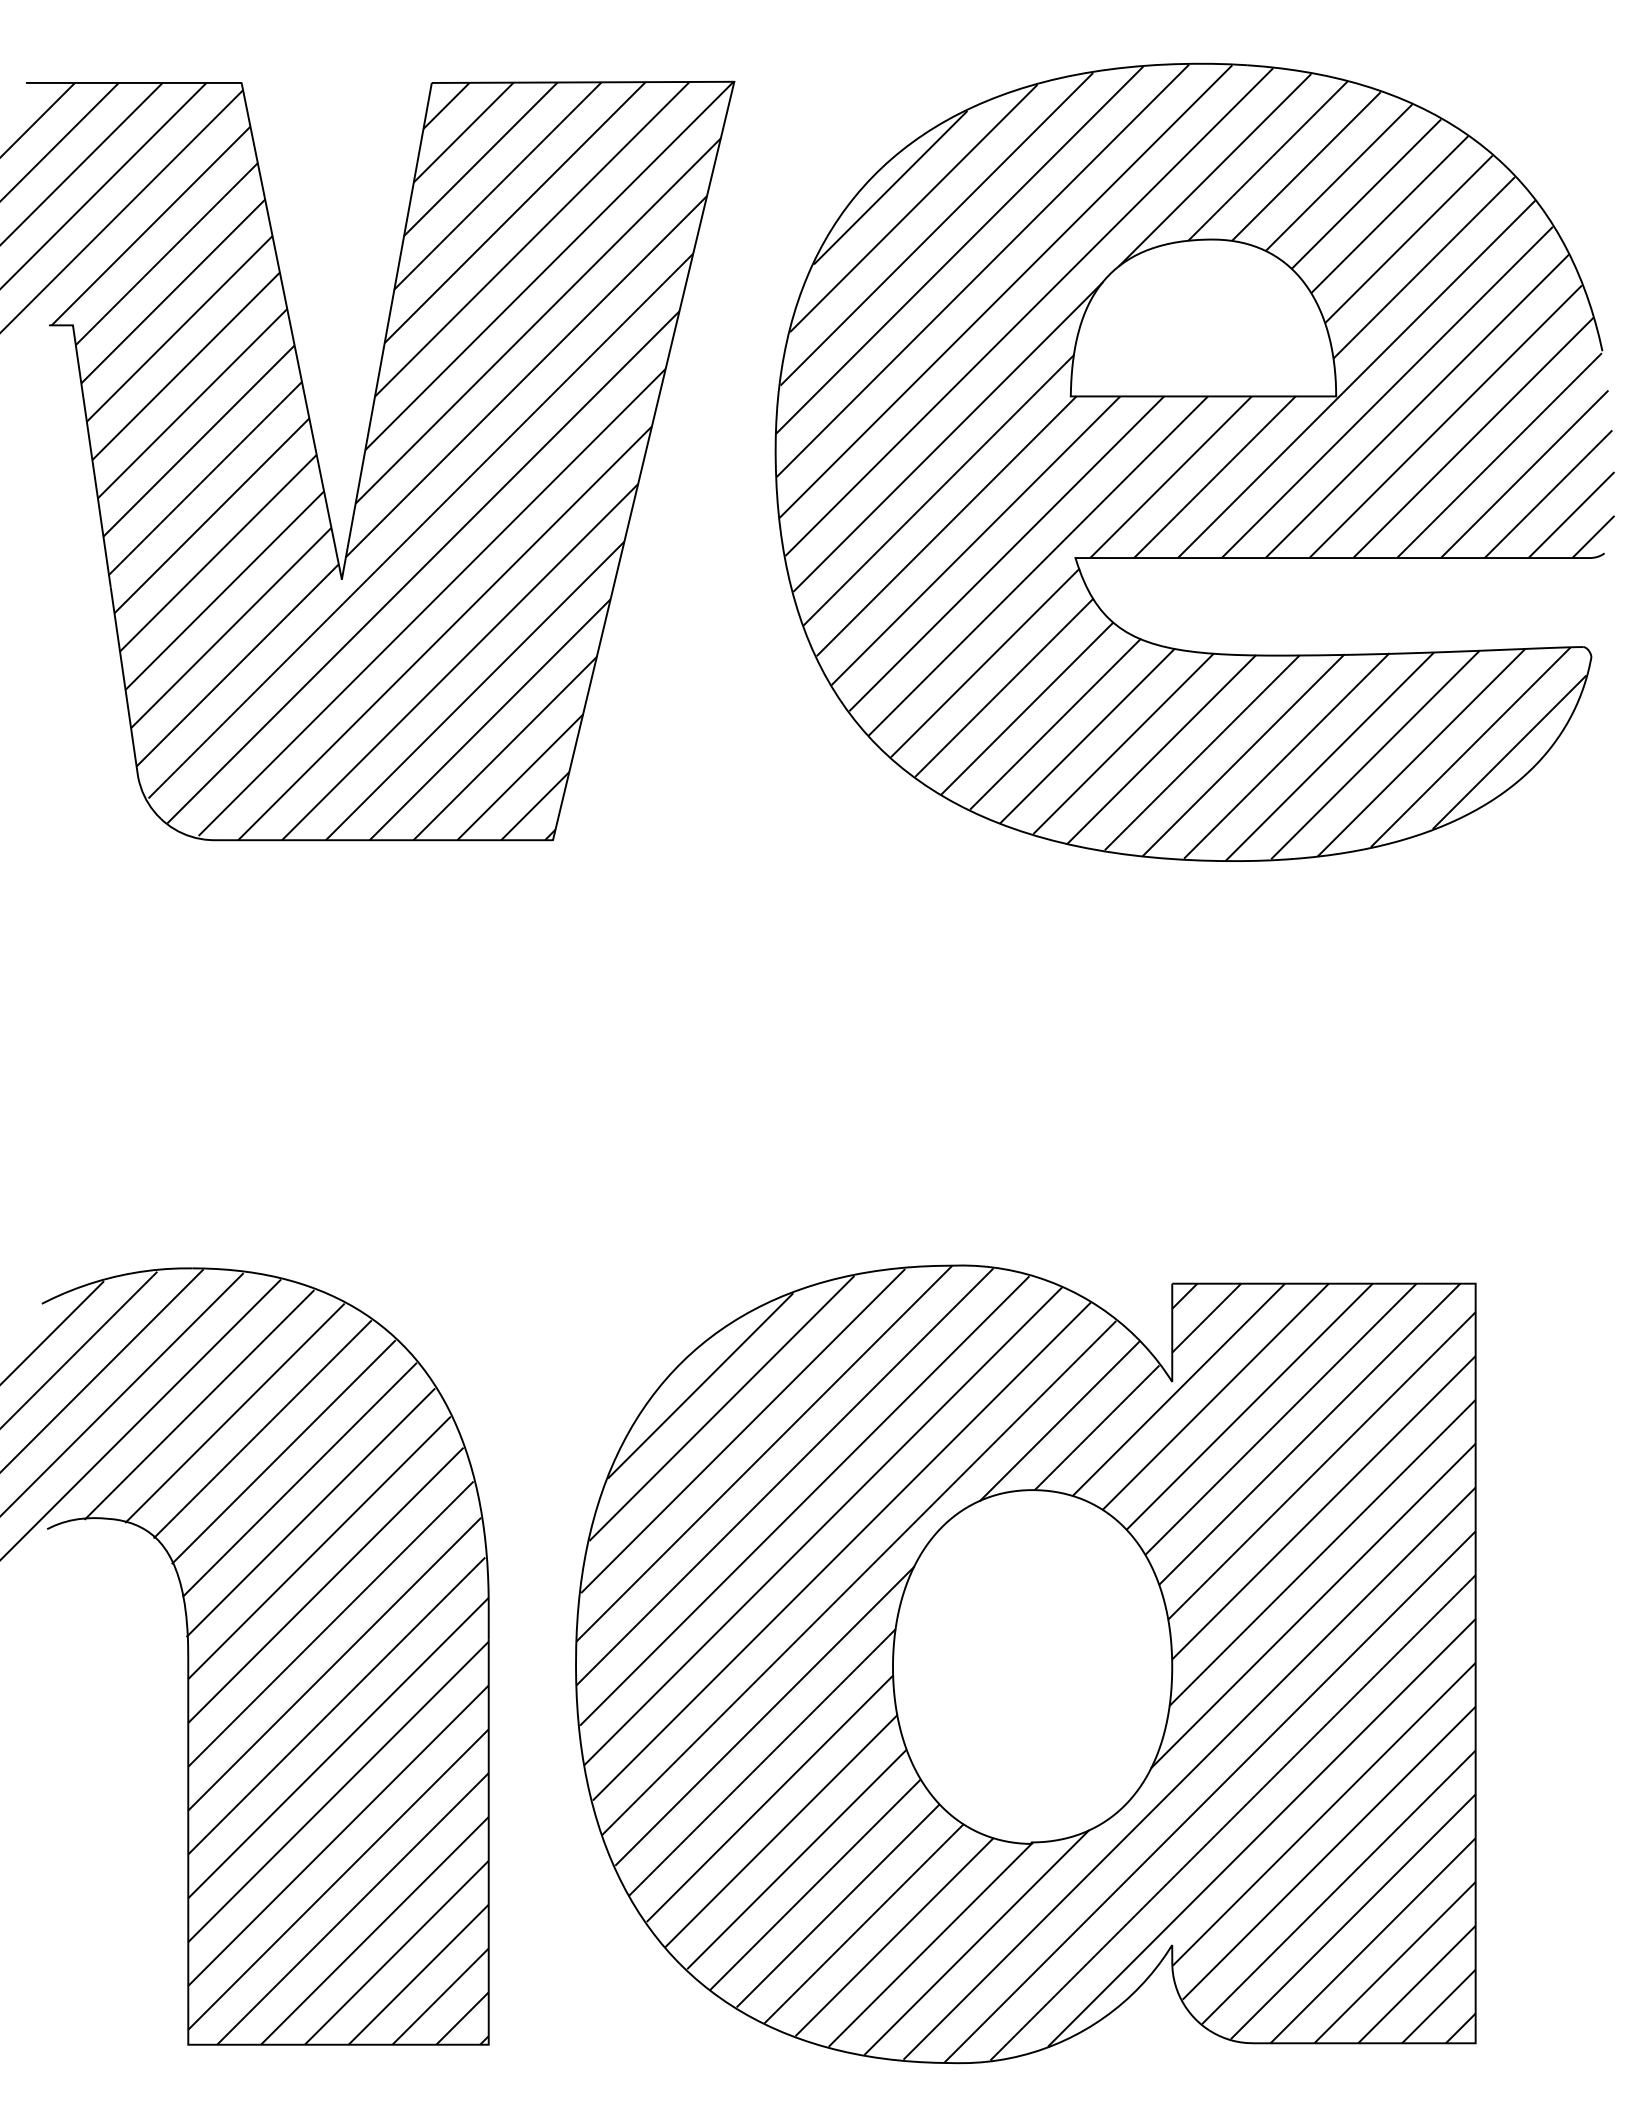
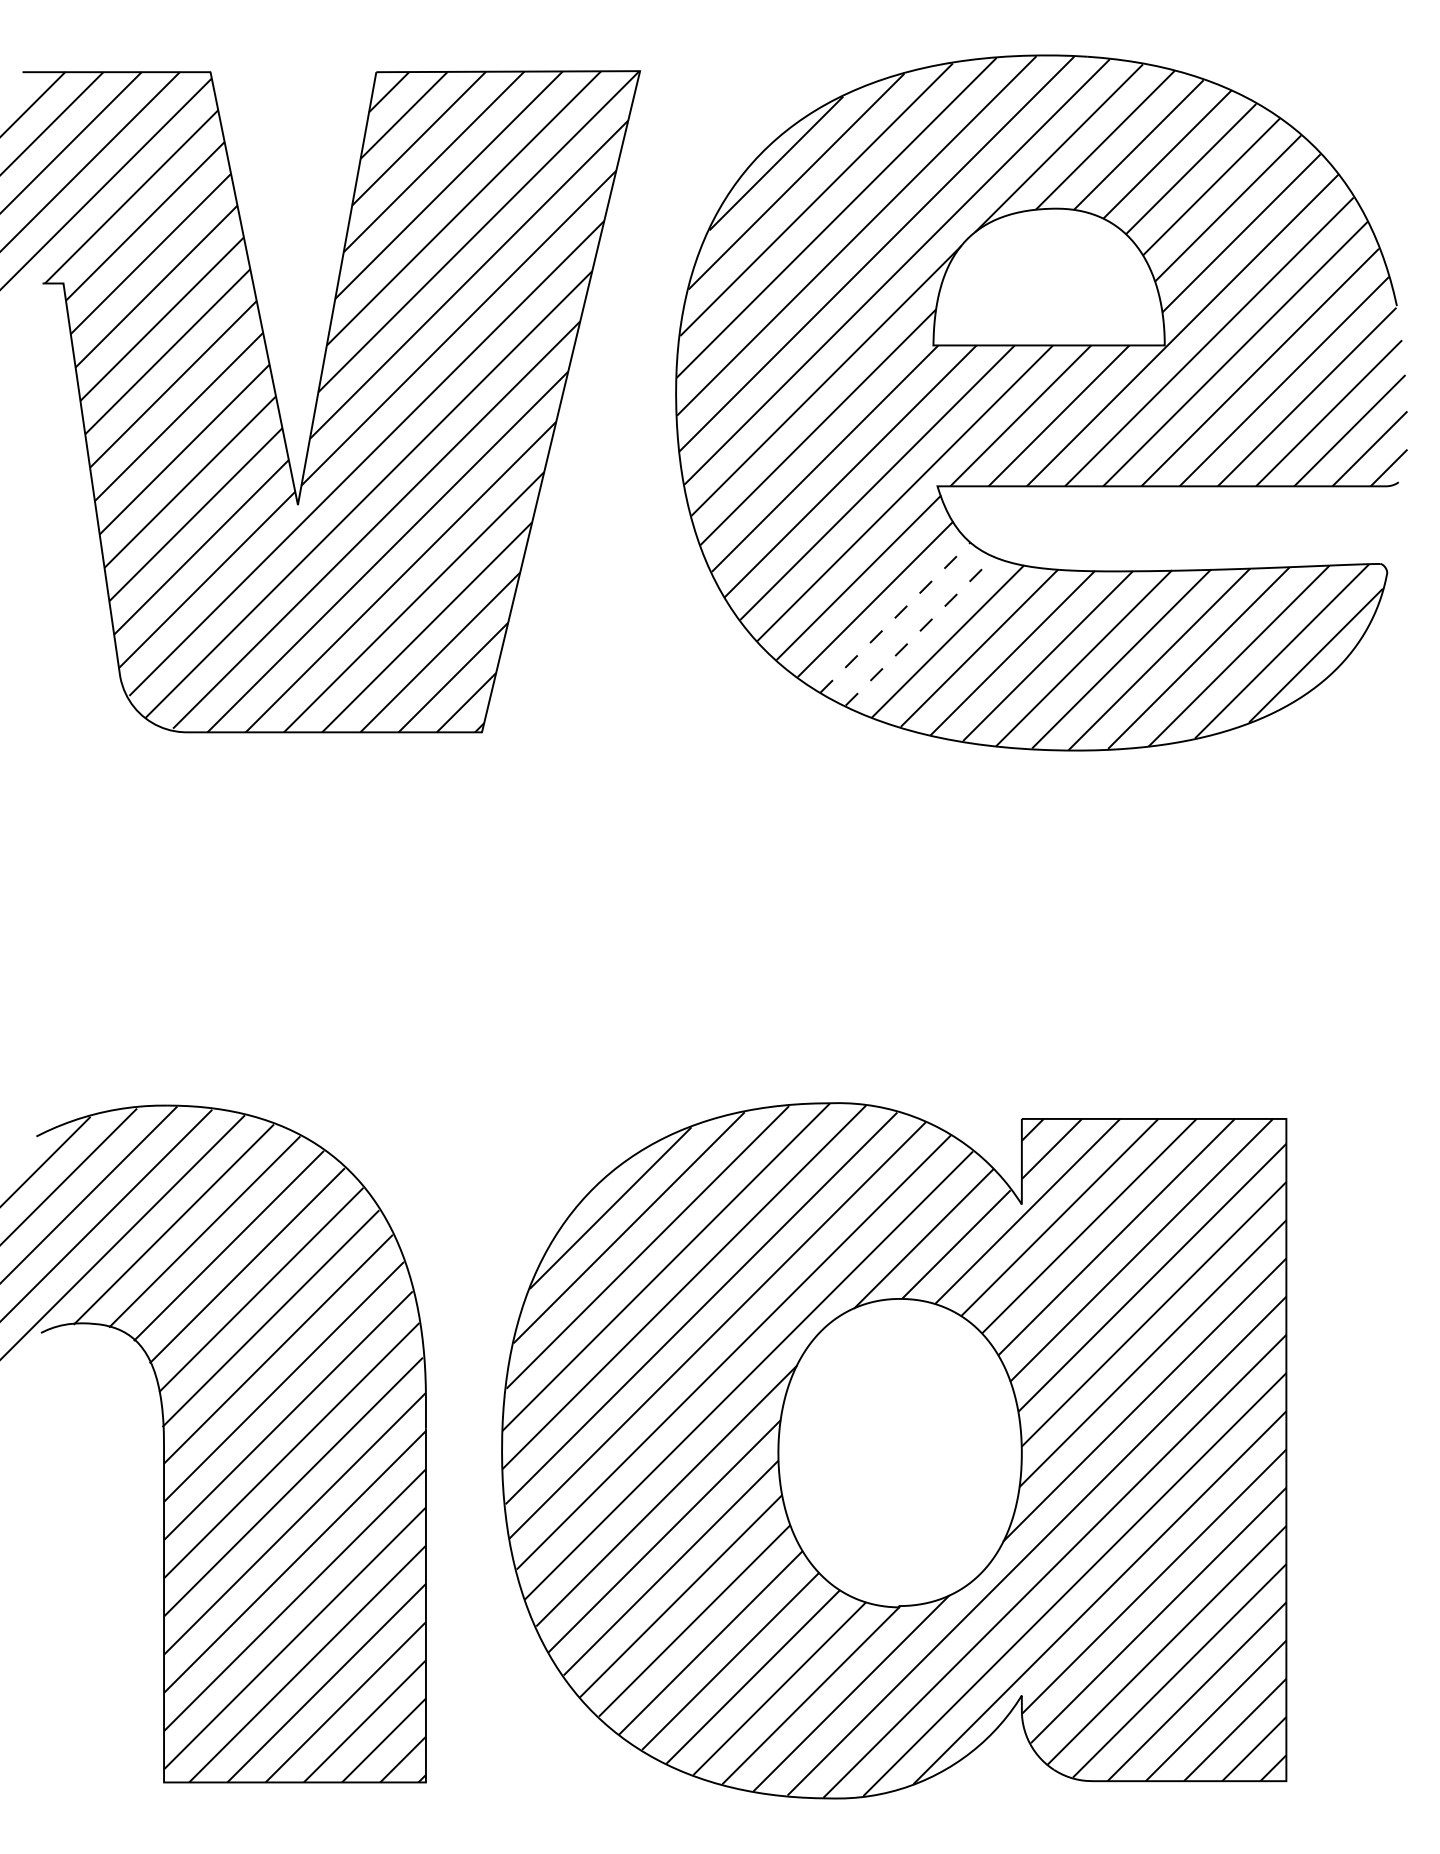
line: (1027, 708) -> (895, 617), solid -> dashed
line: (1055, 724) -> (920, 631), solid -> dashed

